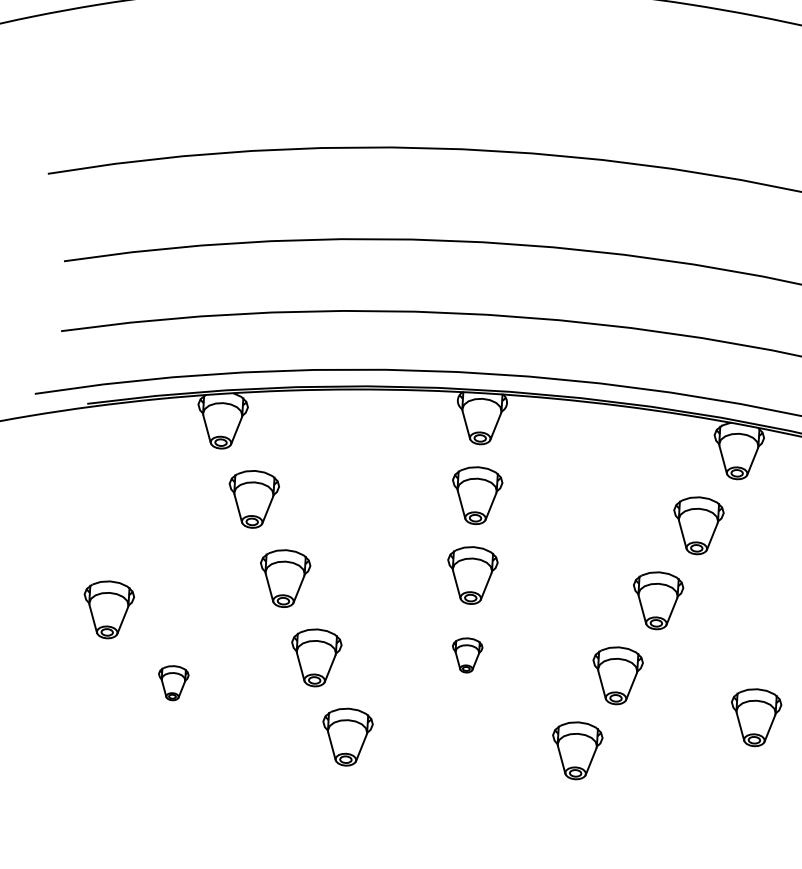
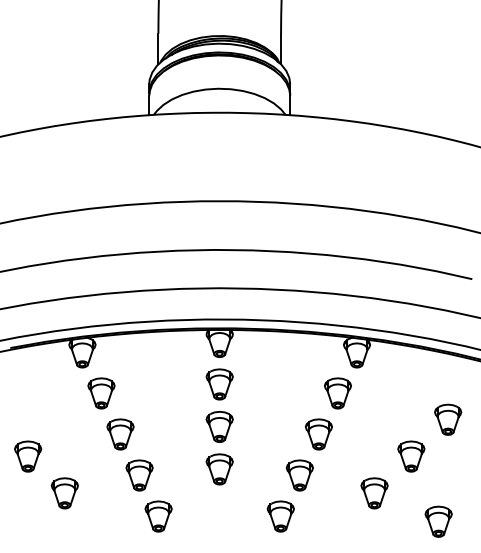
part: (466, 655) -> (219, 469), size x1.67
part: (172, 683) -> (64, 493), size x1.67

